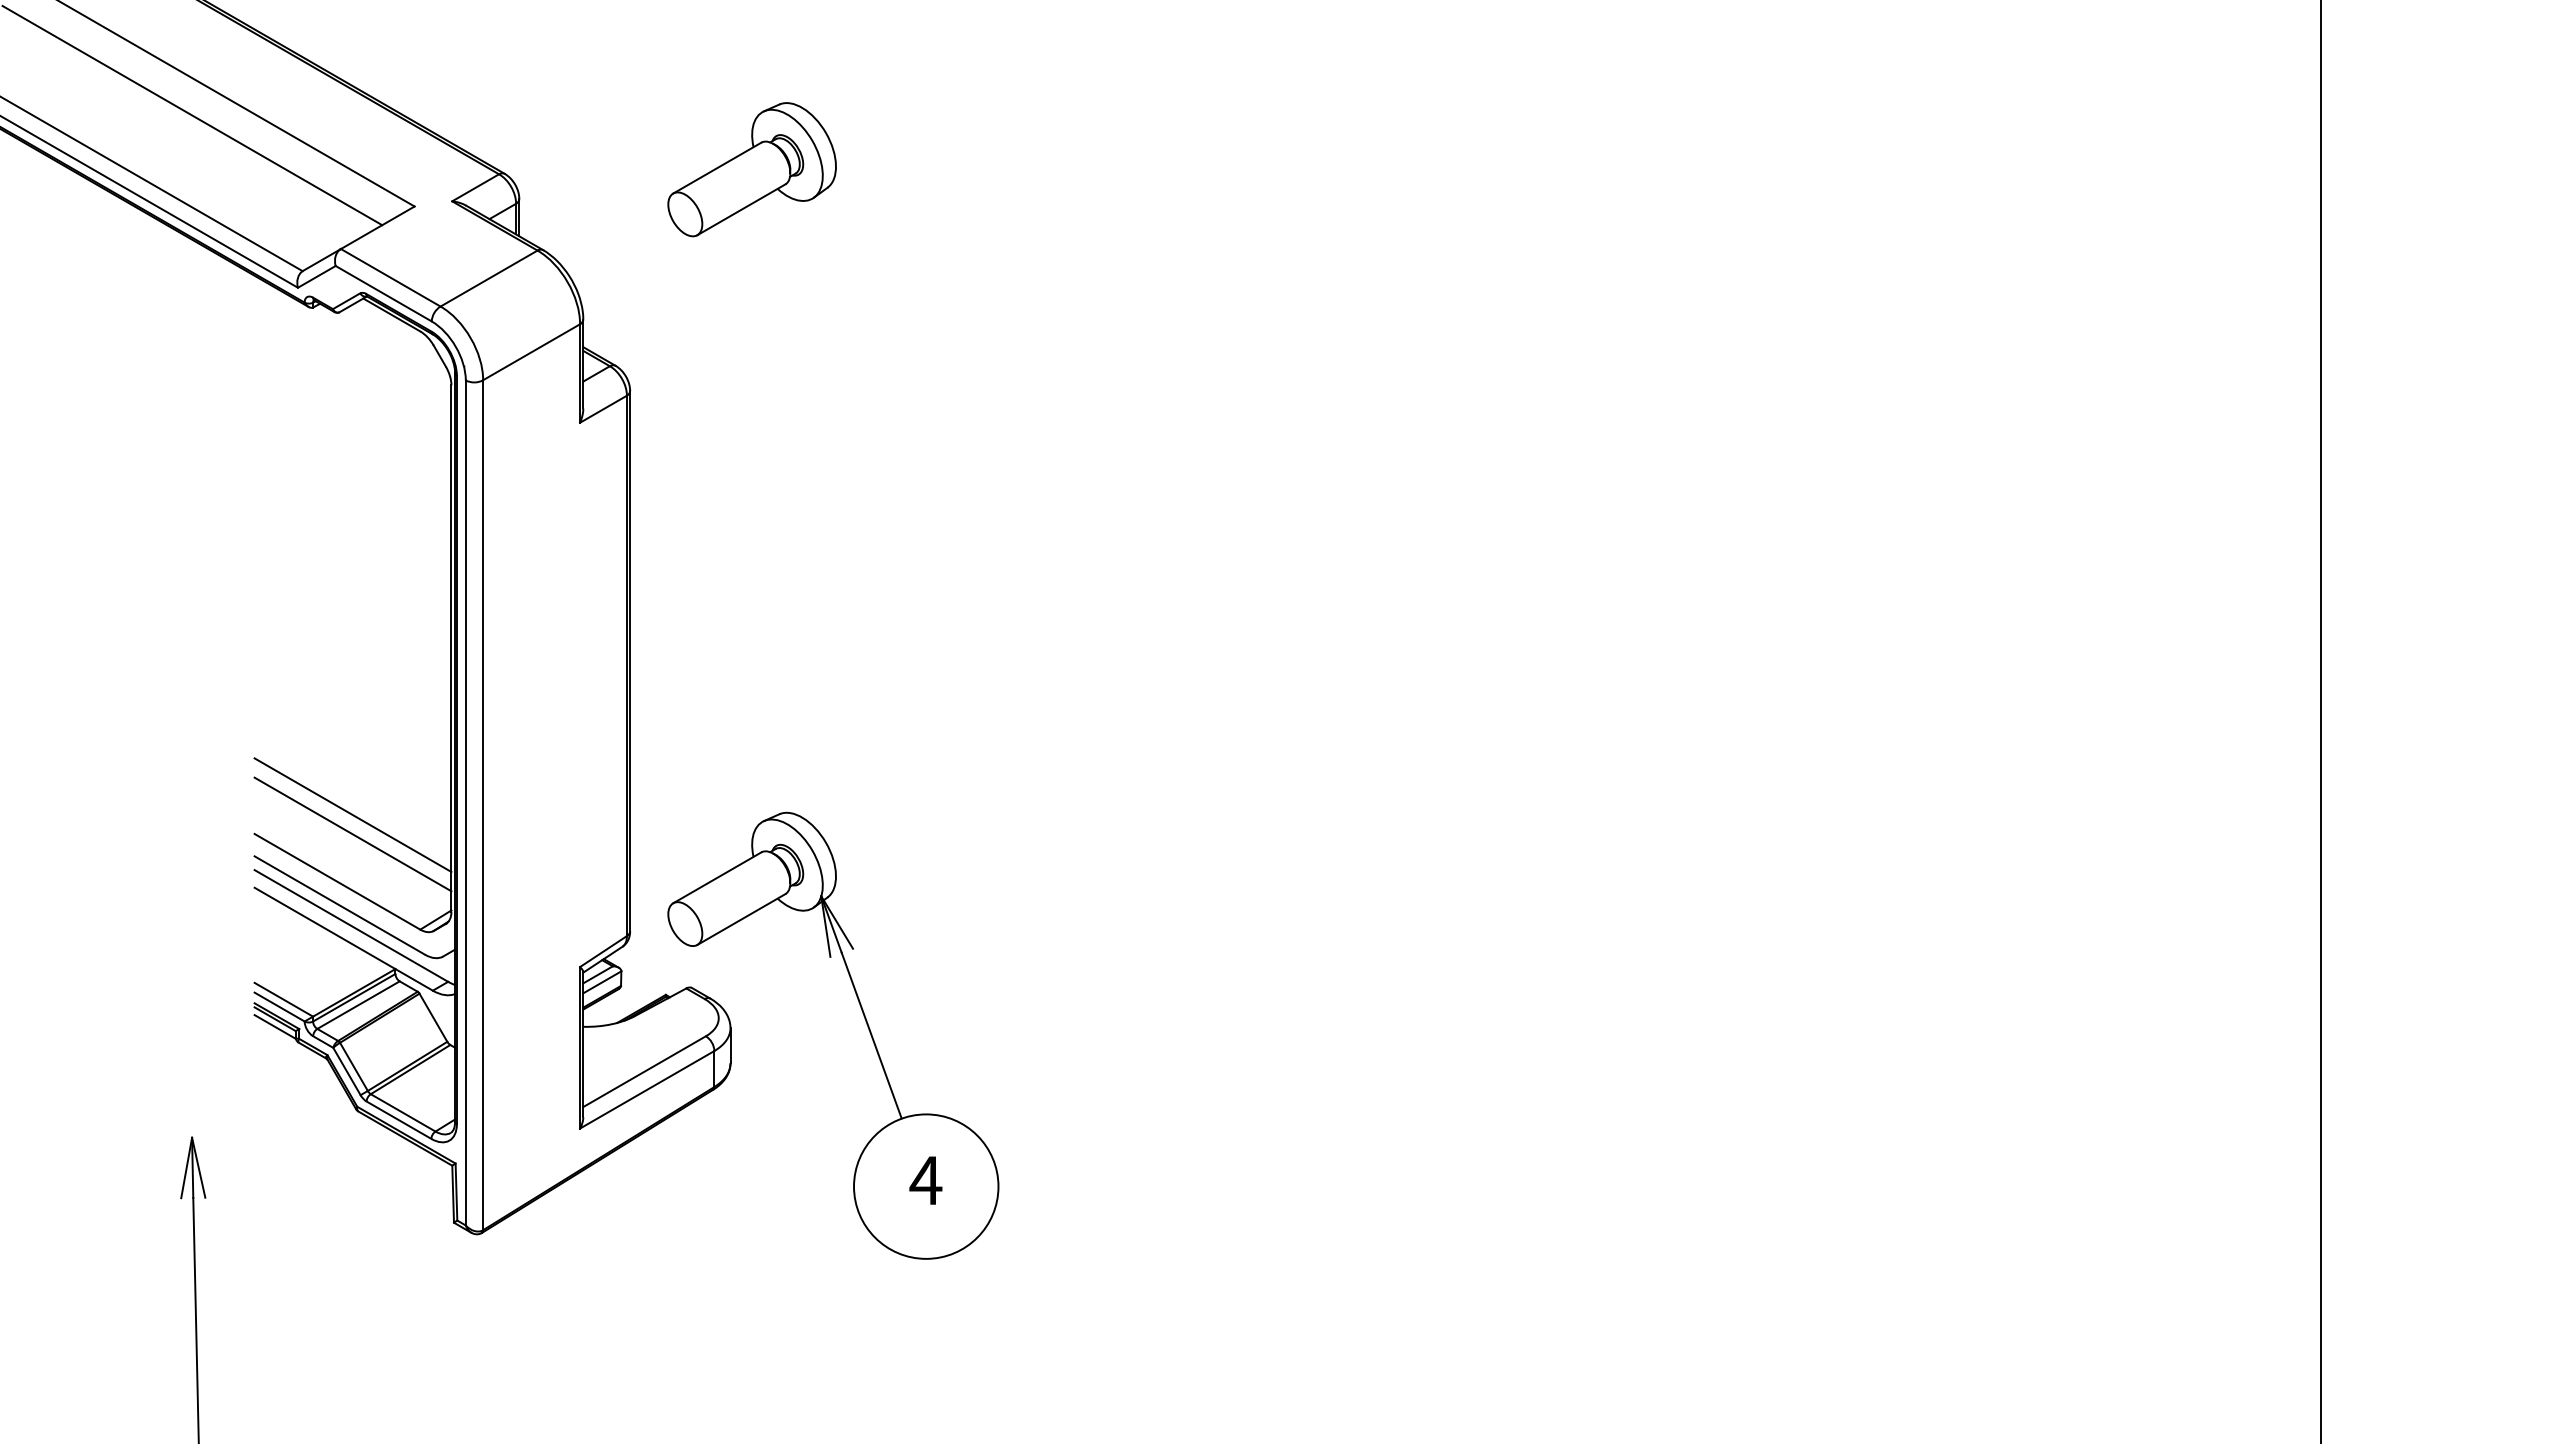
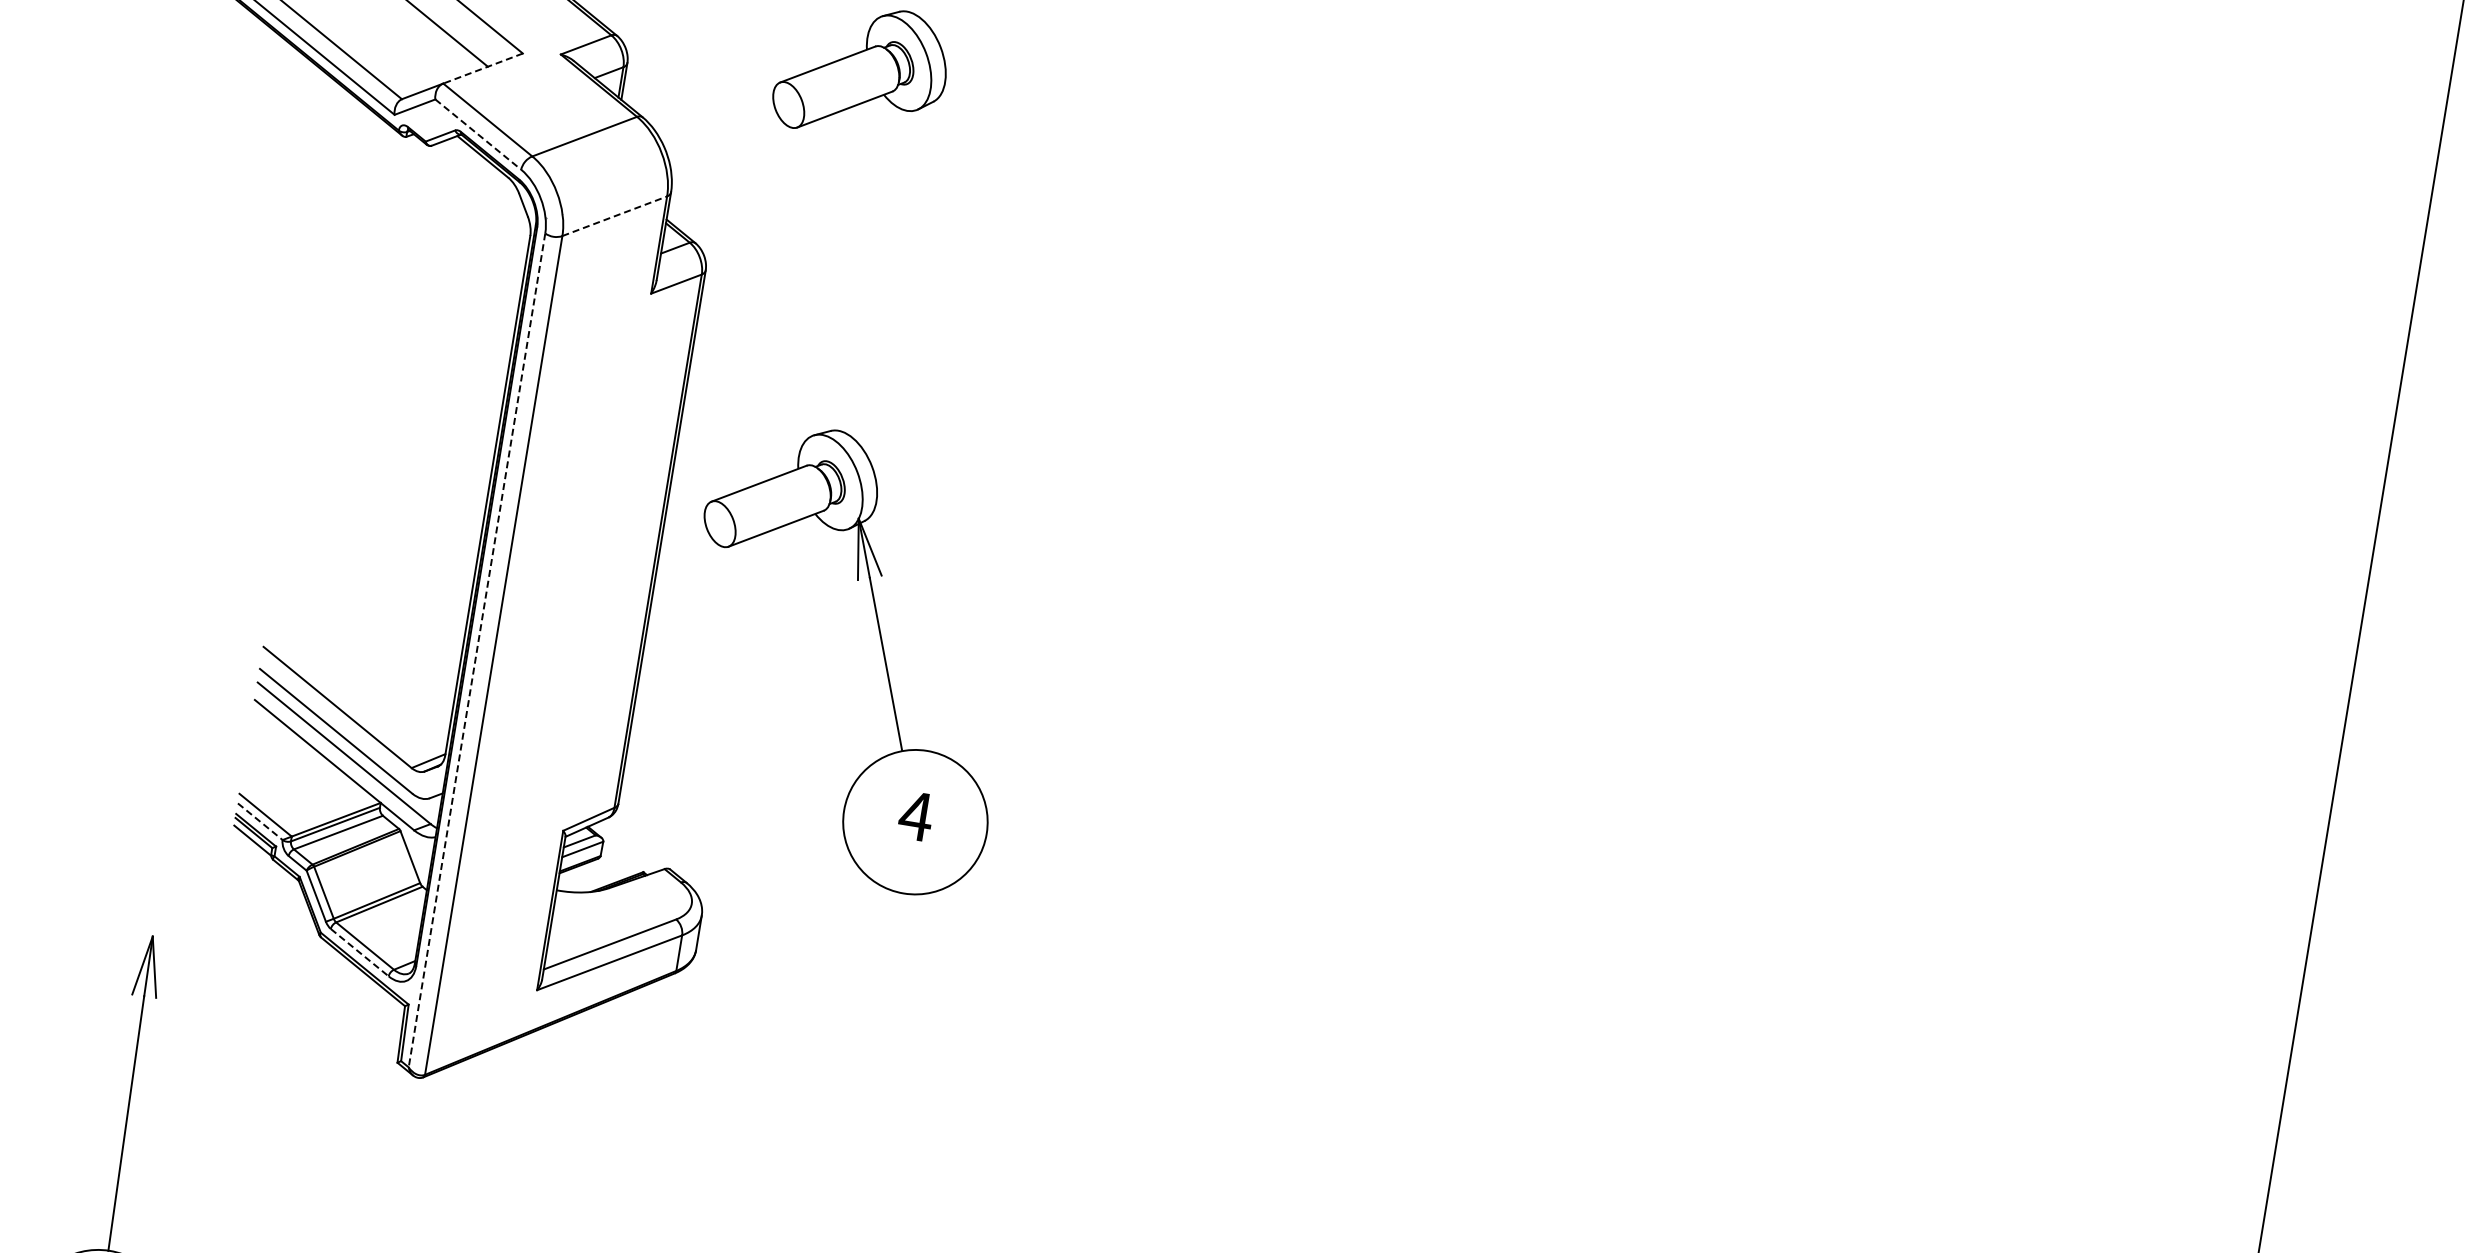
line: (377, 227) -> (482, 68), solid -> dashed
line: (384, 293) -> (479, 134), solid -> dashed
line: (531, 352) -> (614, 216), solid -> dashed
line: (465, 802) -> (476, 649), solid -> dashed
line: (352, 814) -> (363, 643), removed
line: (352, 834) -> (360, 663), removed
line: (279, 1007) -> (260, 822), solid -> dashed
part: (866, 1024) -> (882, 652), moved
line: (399, 1120) -> (360, 953), solid -> dashed

